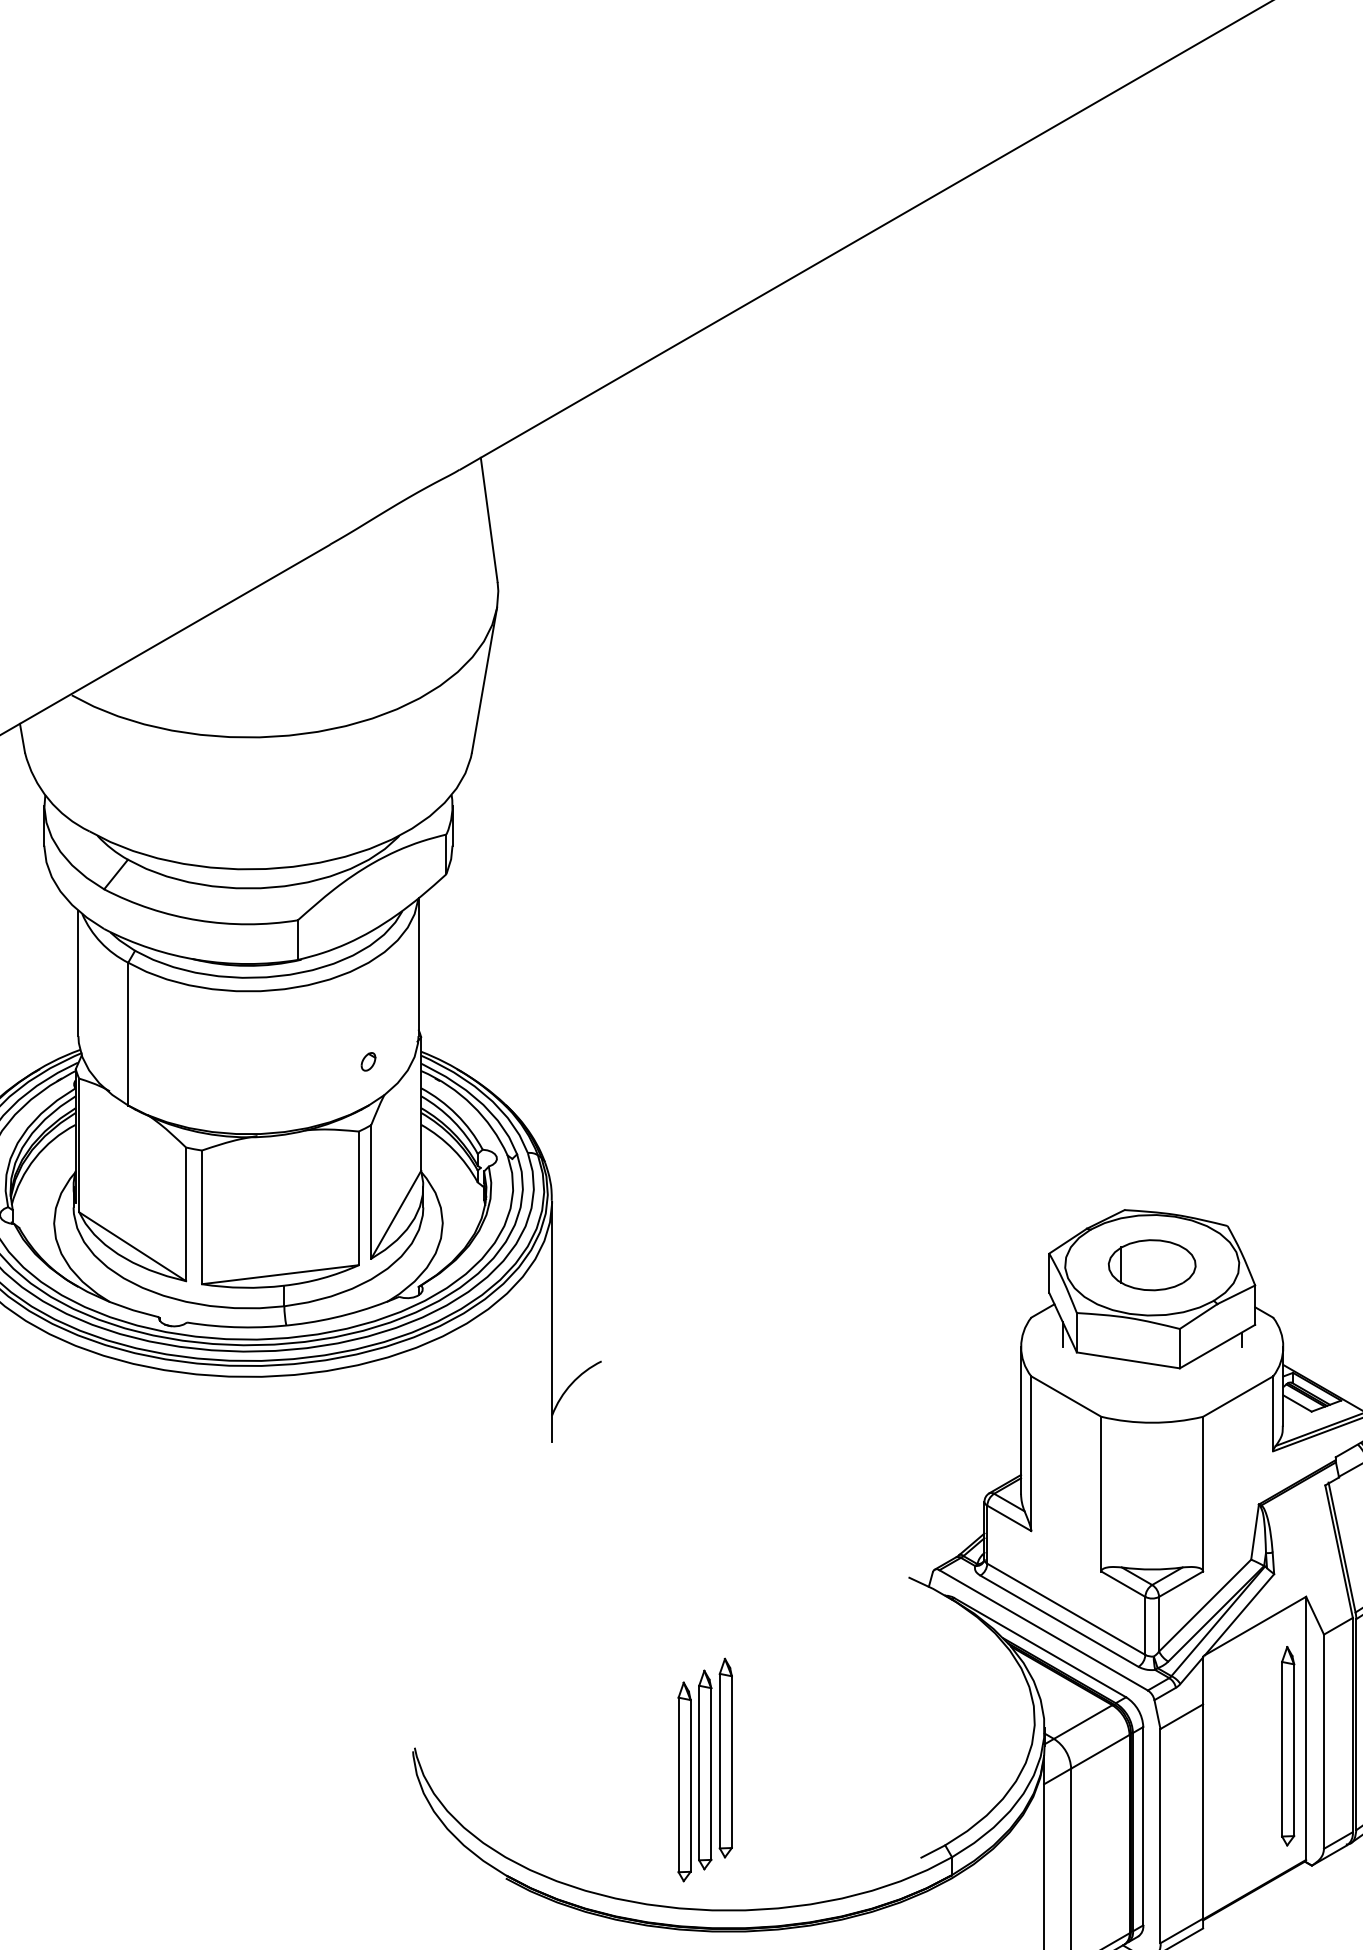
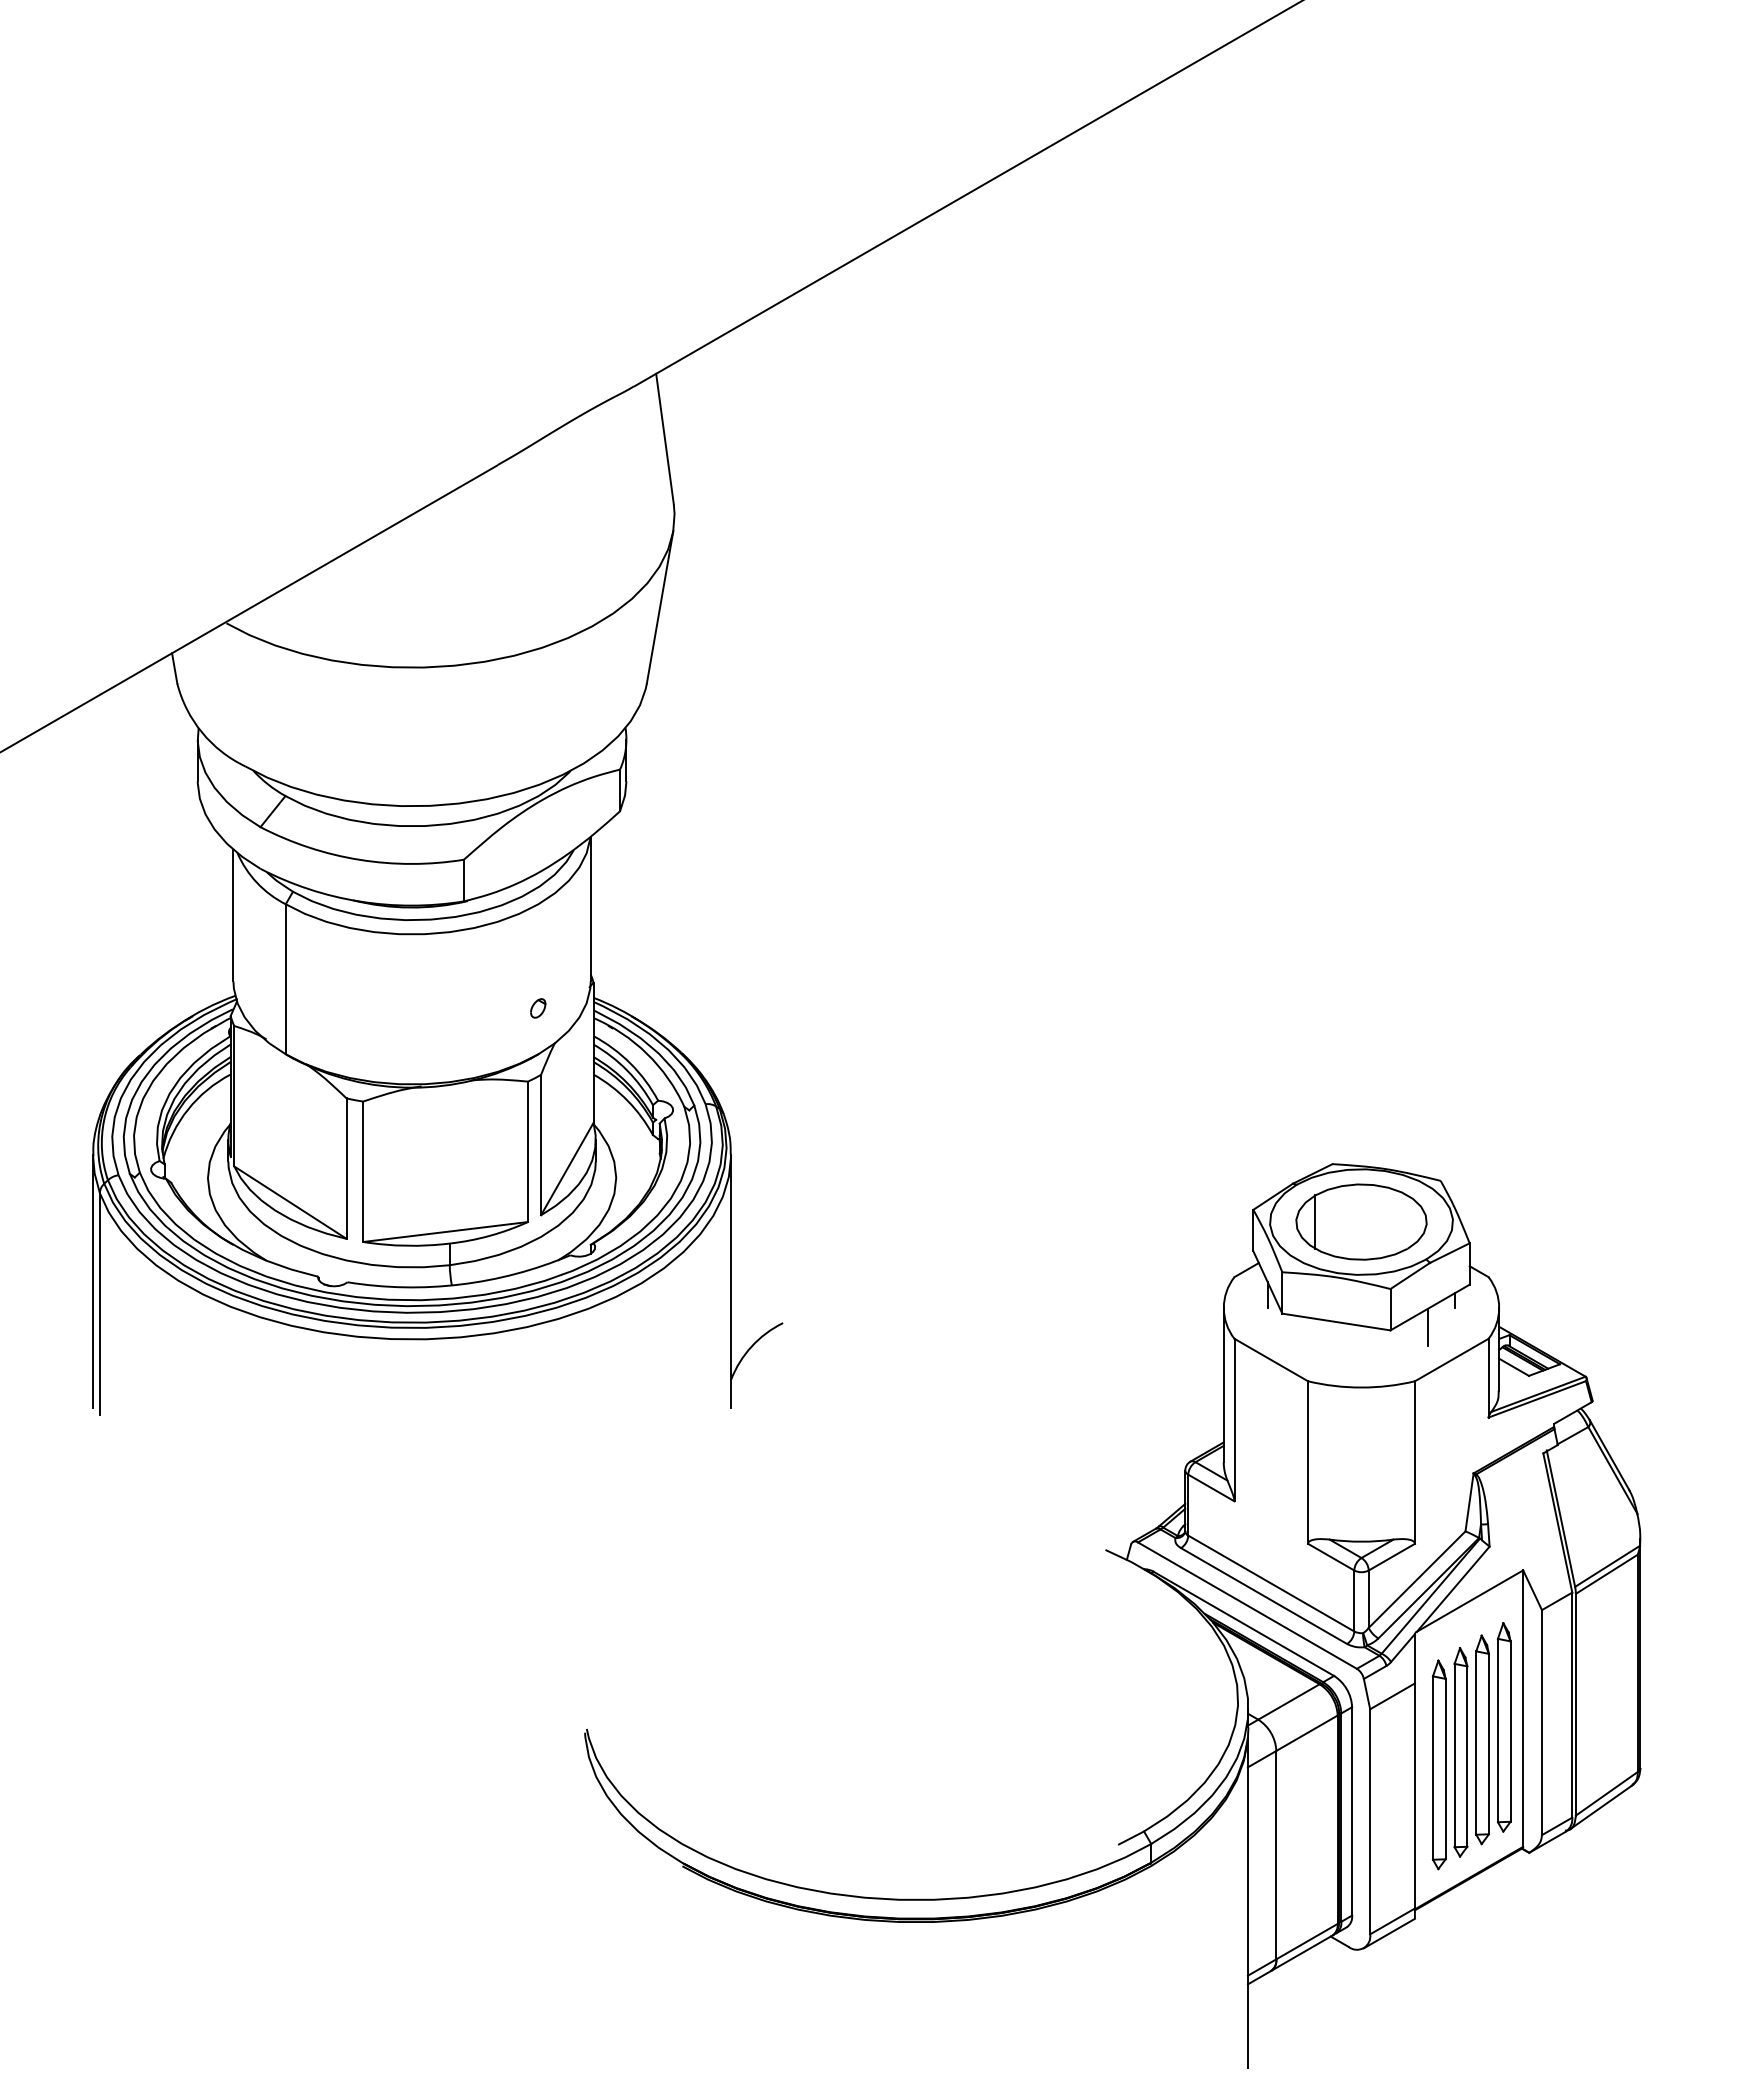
part: (1152, 1264) -> (1361, 1221), size x1.43
line: (1215, 1365) -> (1427, 1327), added
part: (704, 1770) -> (1460, 1752), moved

